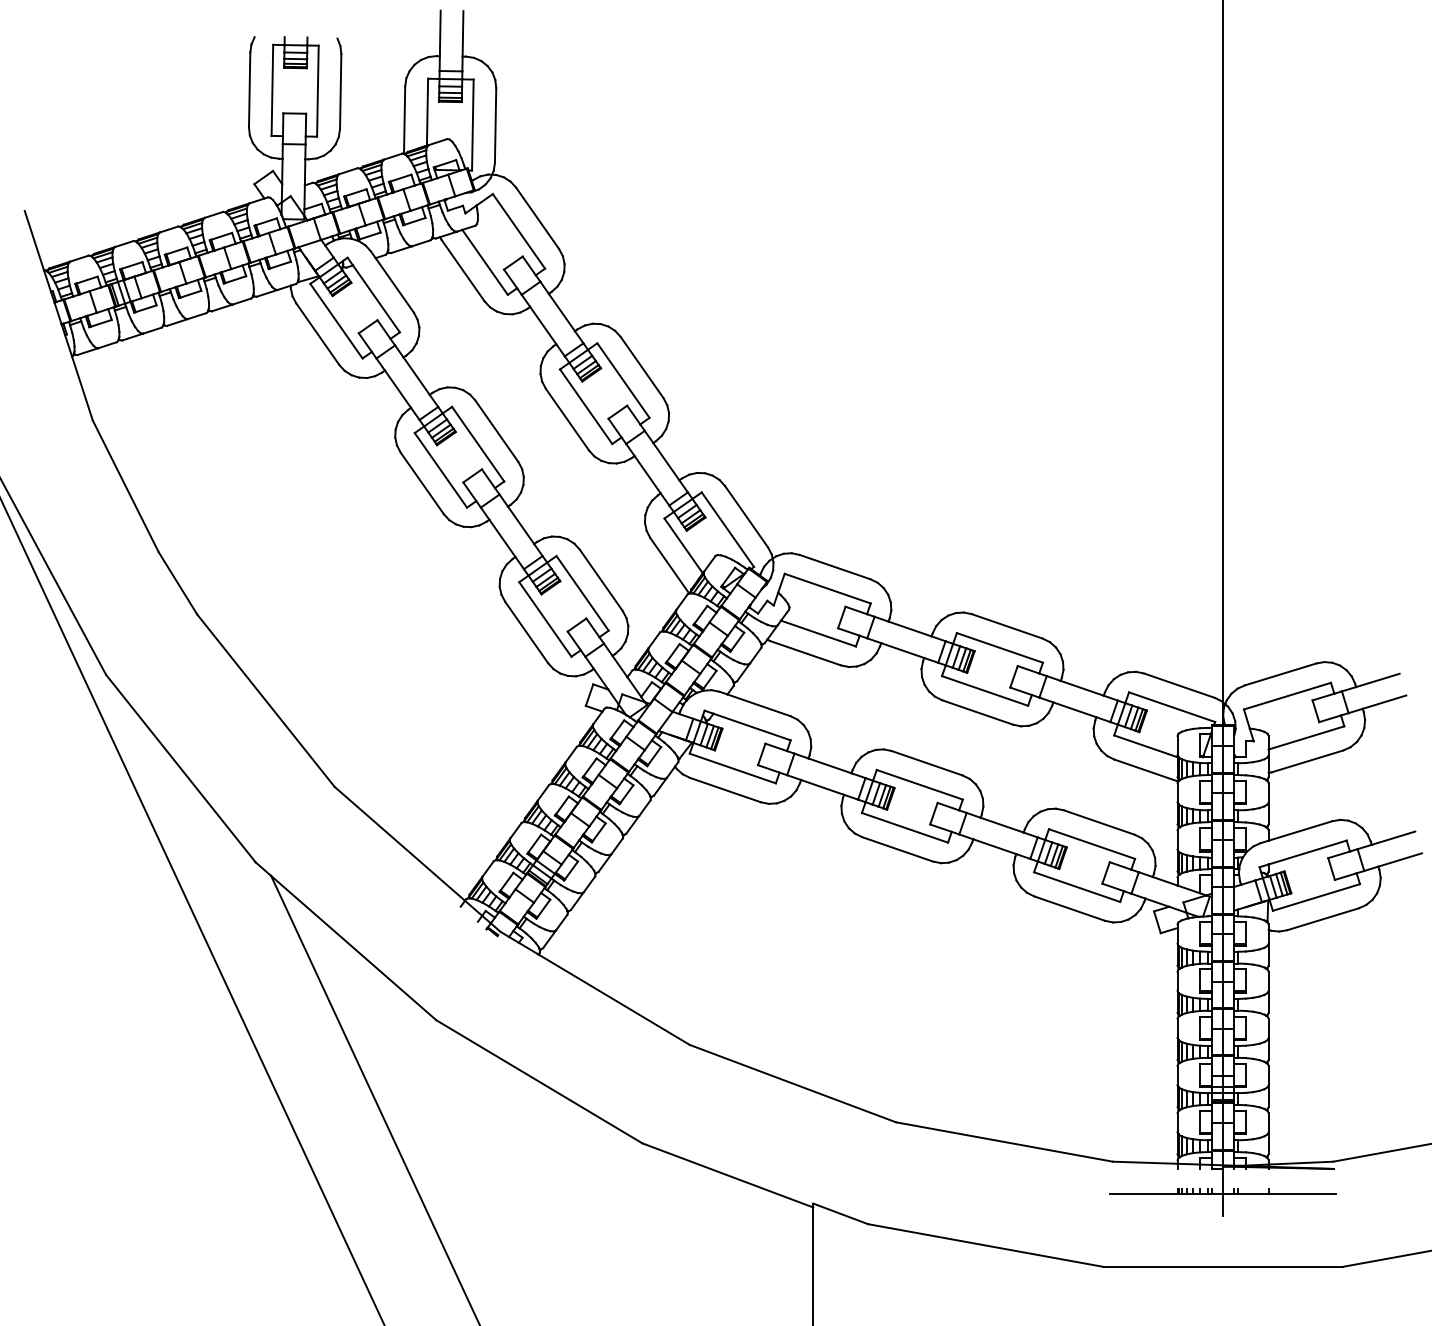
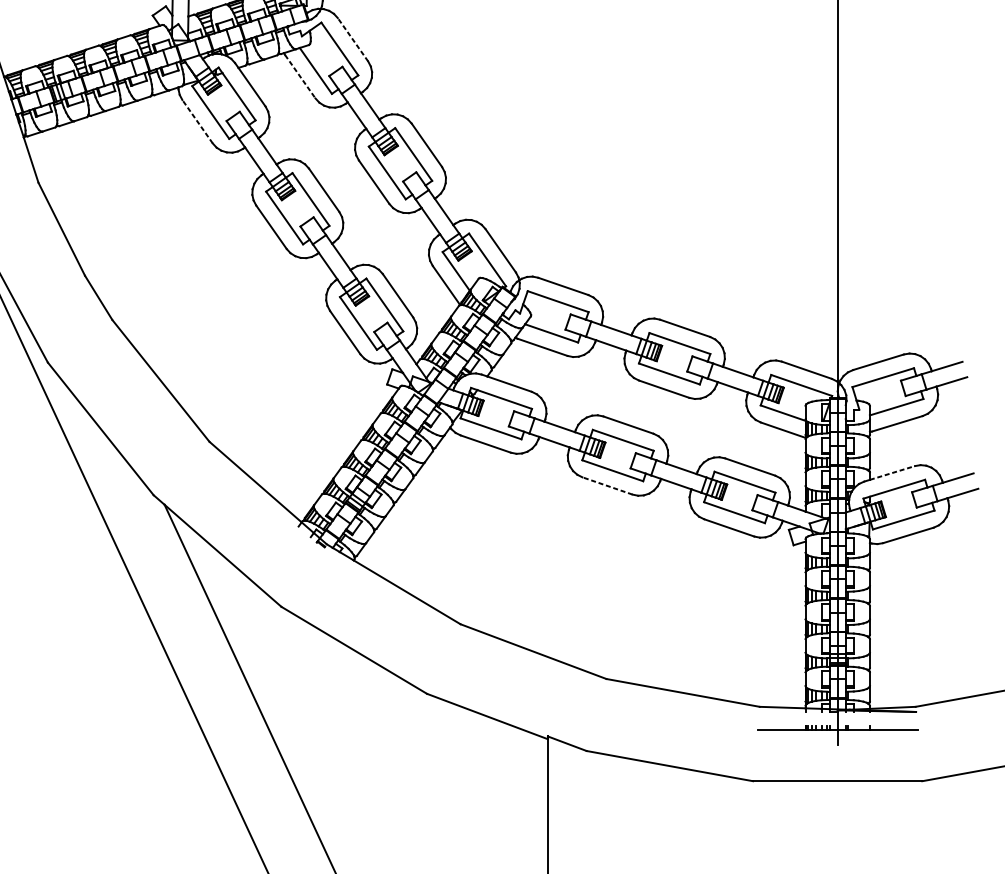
line: (537, 218) -> (352, 39), solid -> dashed
line: (463, 270) -> (300, 76), solid -> dashed
line: (317, 334) -> (197, 121), solid -> dashed
line: (1301, 830) -> (893, 472), solid -> dashed
line: (897, 849) -> (607, 486), solid -> dashed

